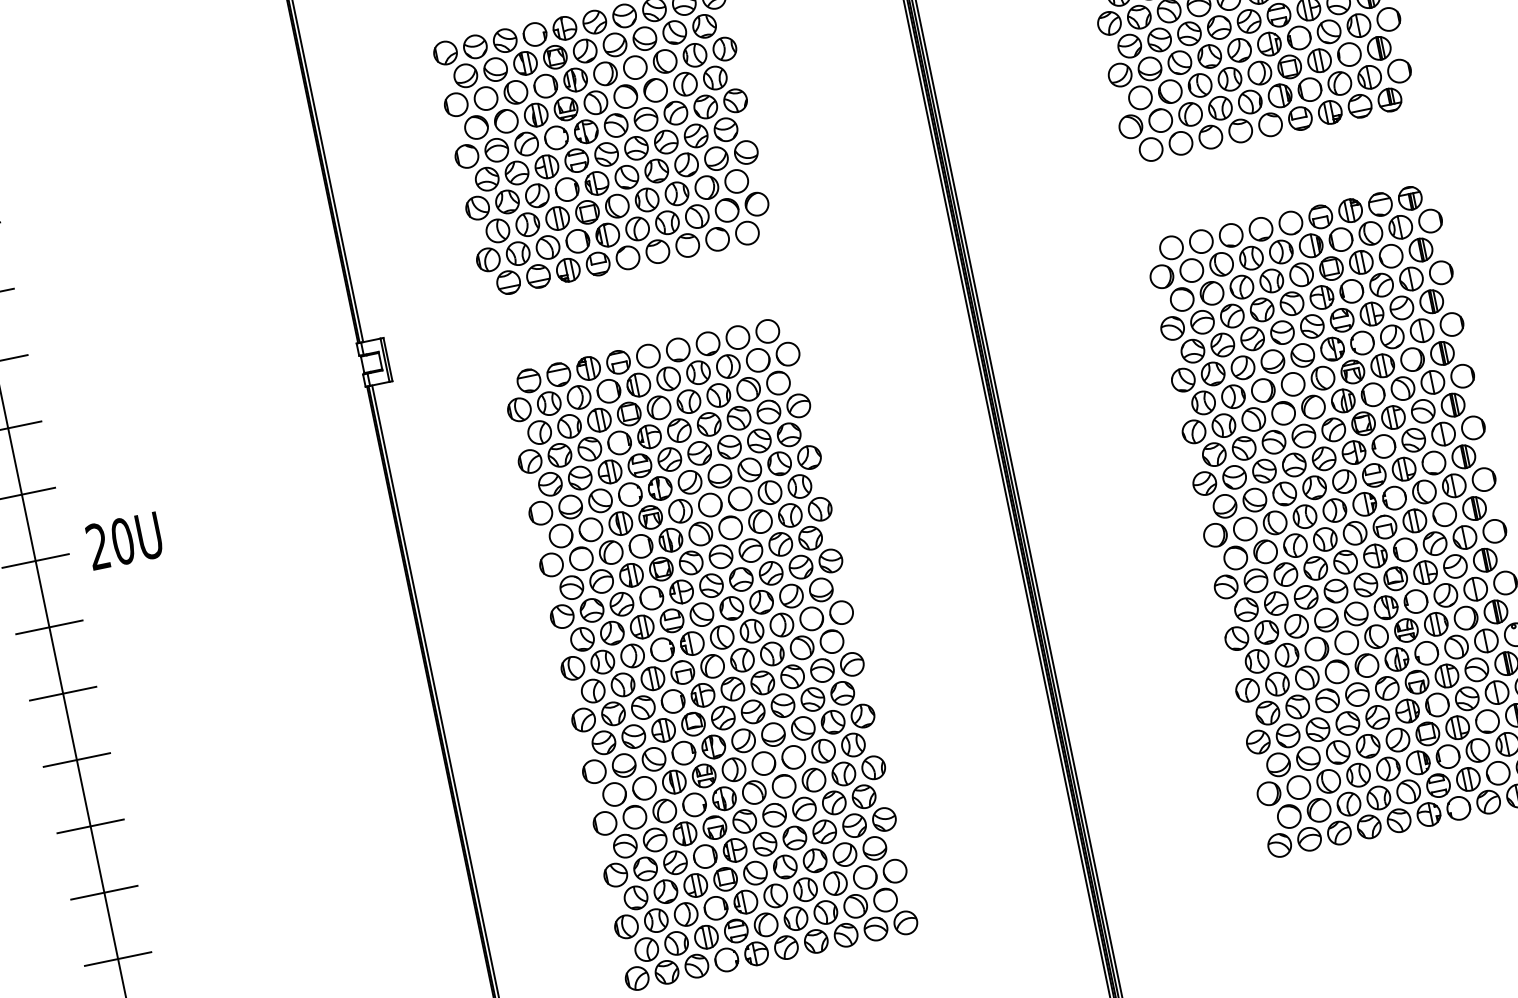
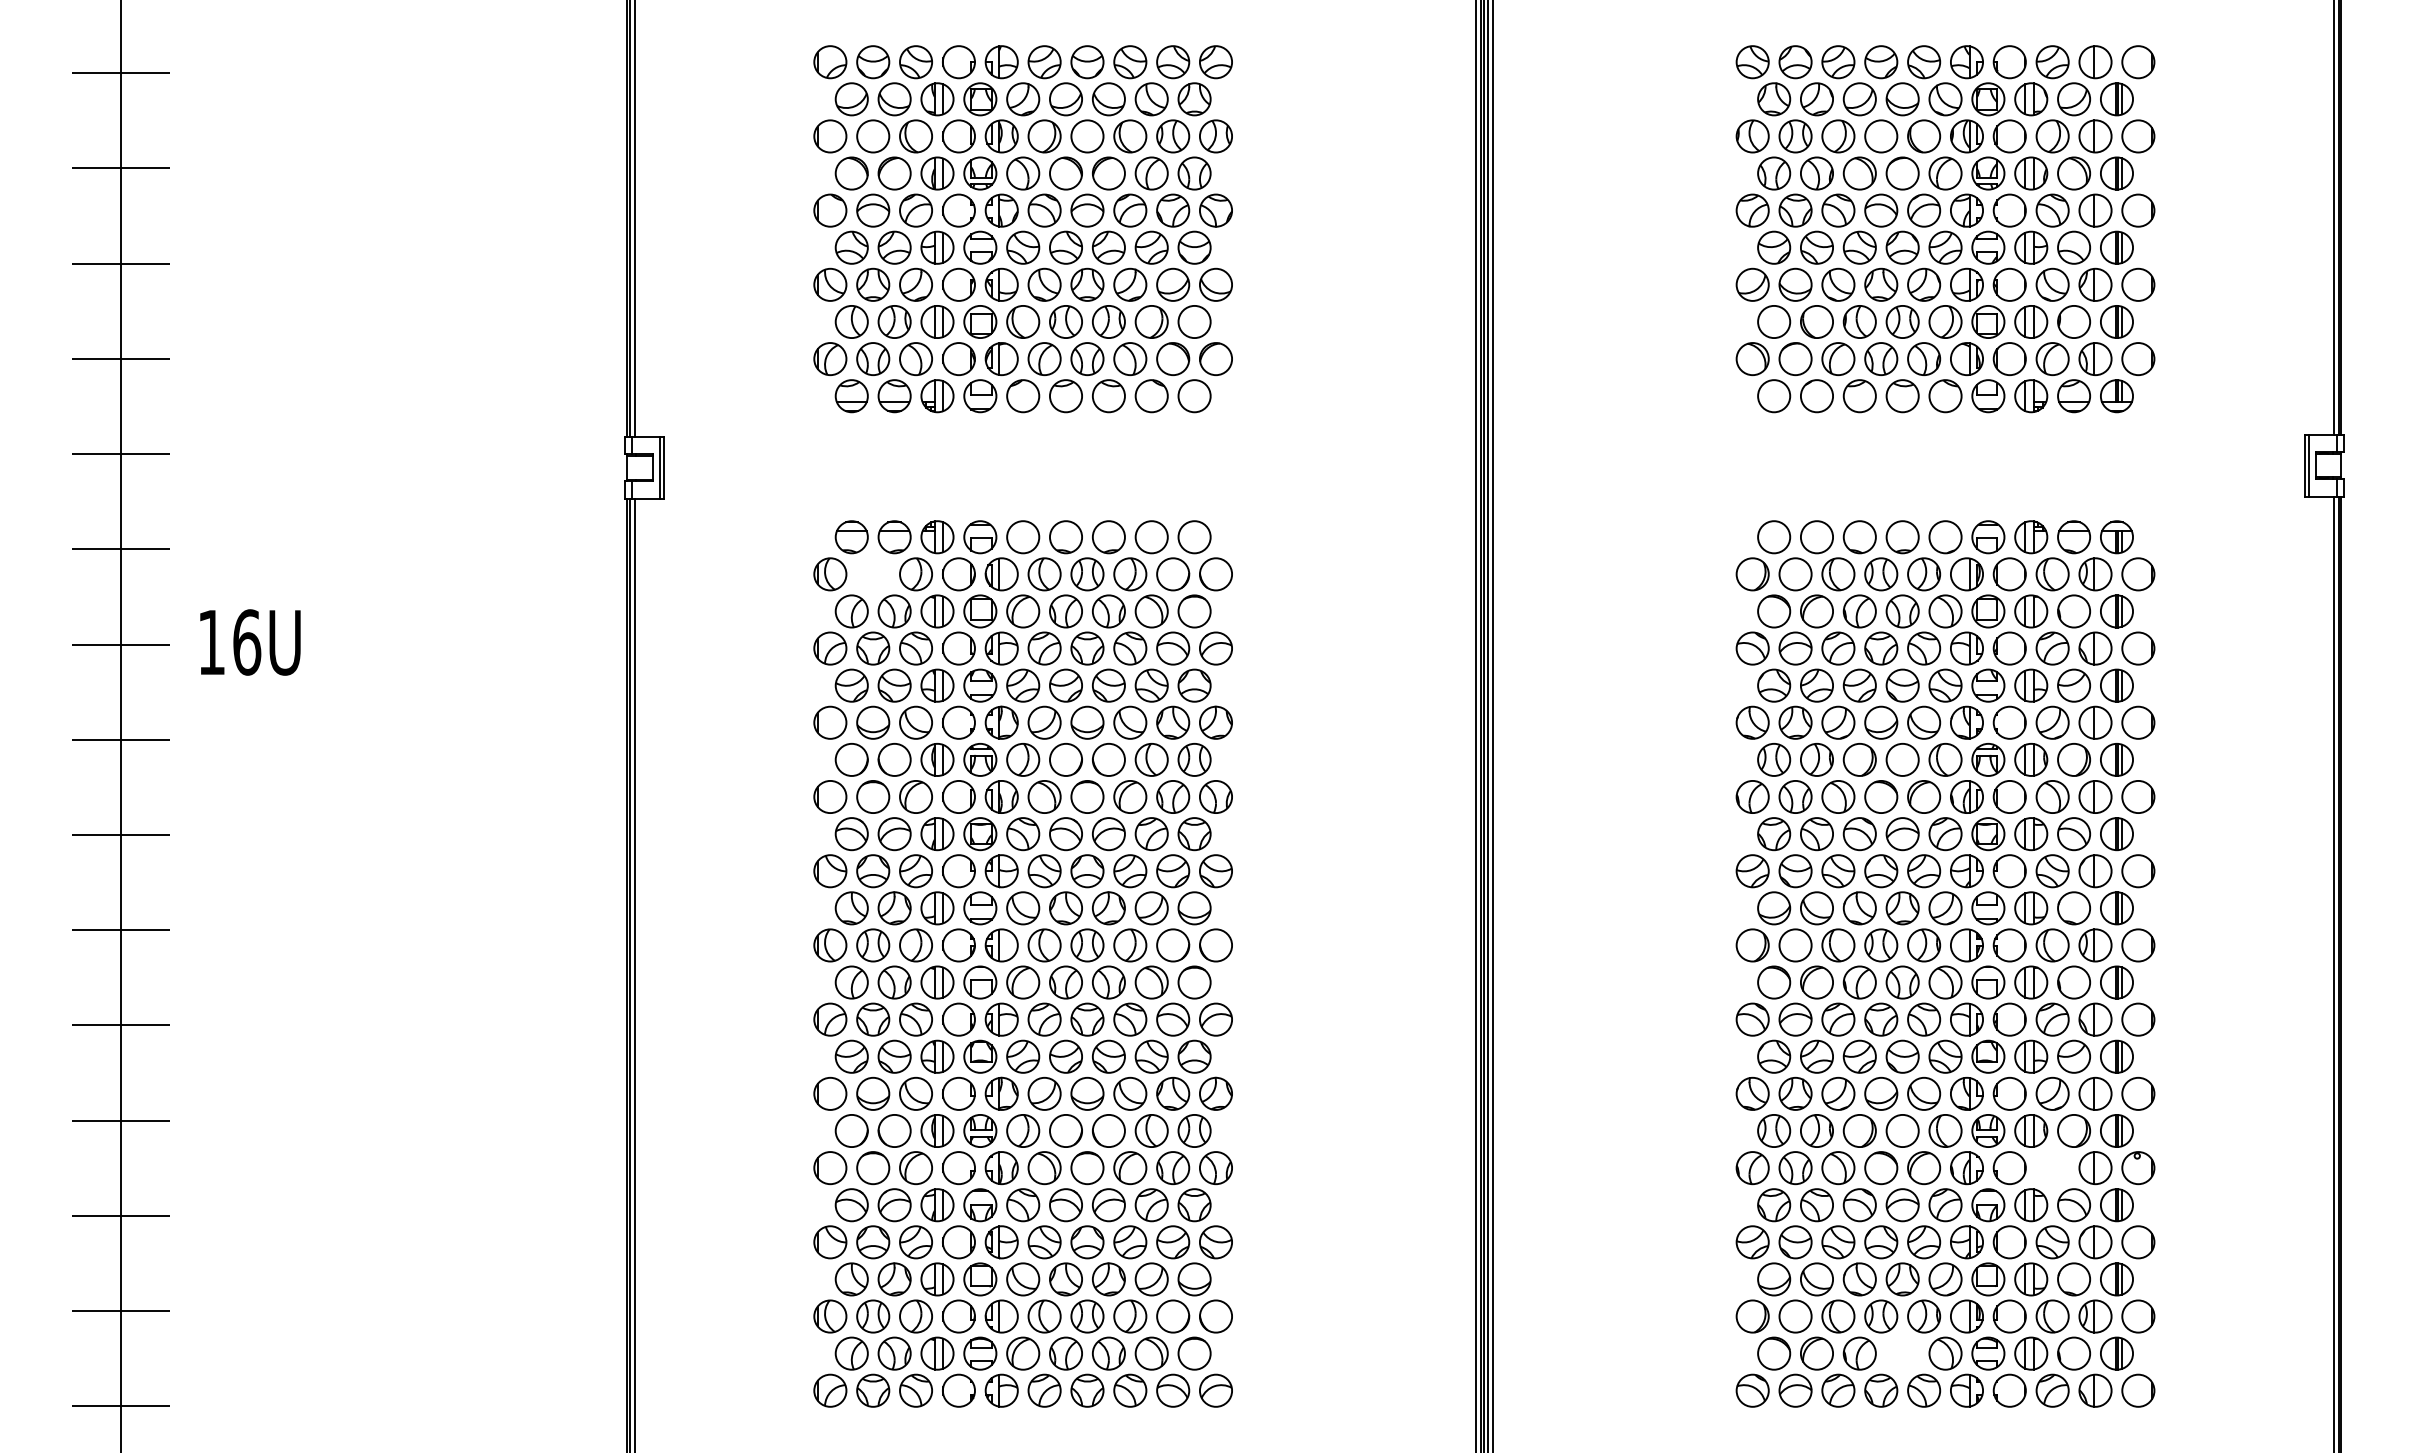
part: (549, 403) -> (873, 574), removed
text: (110, 543) -> (229, 642), 20U -> 16U
part: (1456, 647) -> (2052, 1168), removed
part: (1378, 797) -> (1902, 1353), removed

